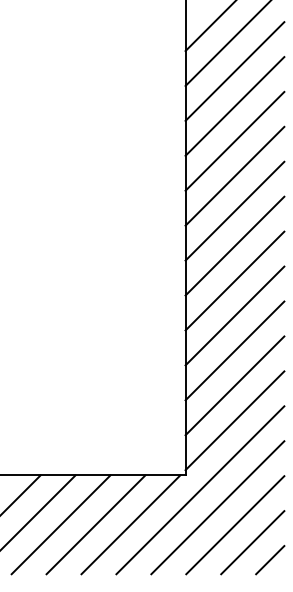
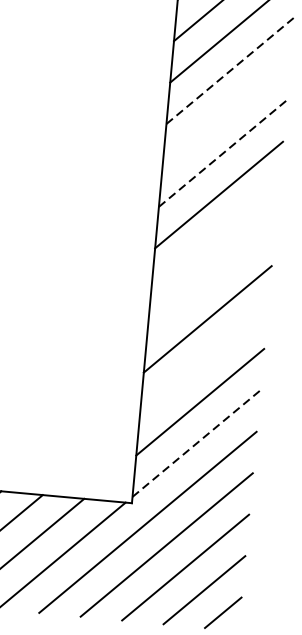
line: (234, 106) -> (229, 70), solid -> dashed
line: (234, 140) -> (226, 111), removed
line: (234, 176) -> (222, 153), solid -> dashed
line: (234, 245) -> (214, 235), removed
line: (234, 280) -> (211, 277), removed
line: (234, 350) -> (203, 360), removed
line: (234, 420) -> (195, 443), solid -> dashed

